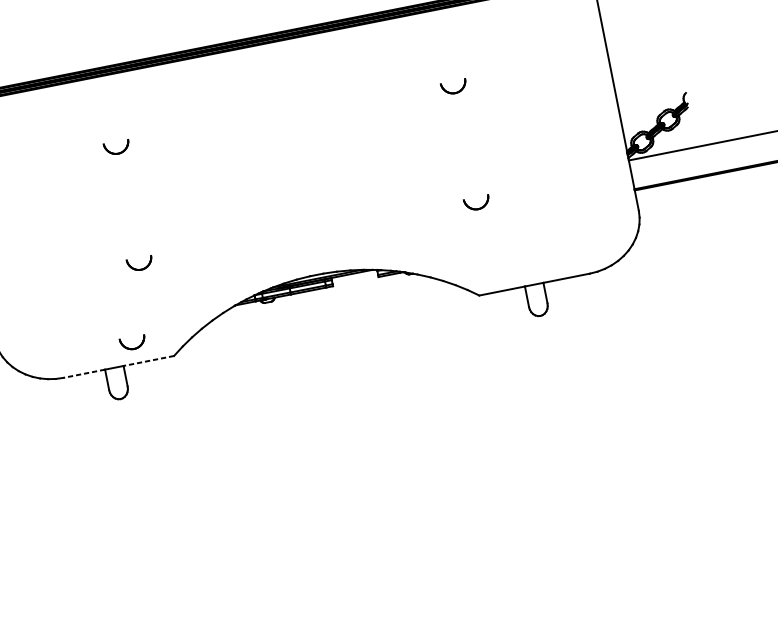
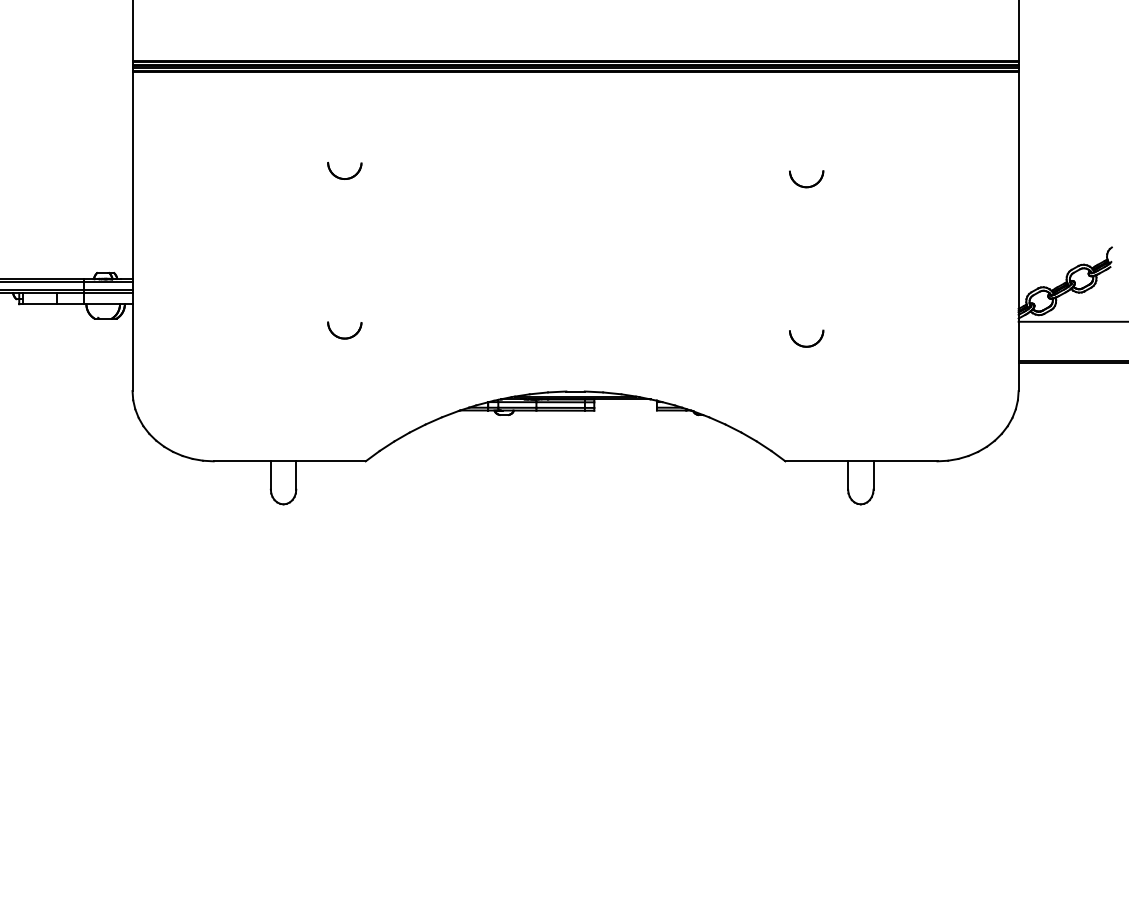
part: (133, 348) -> (314, 440), removed
line: (149, 361) -> (331, 461), dashed -> solid
line: (84, 373) -> (242, 461), dashed -> solid

